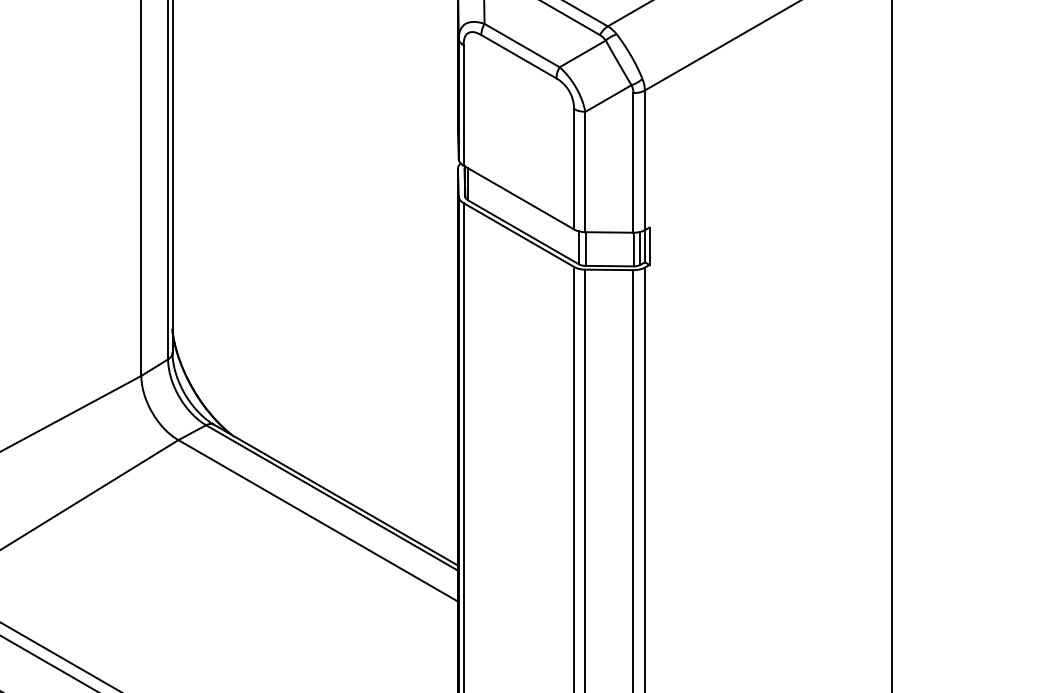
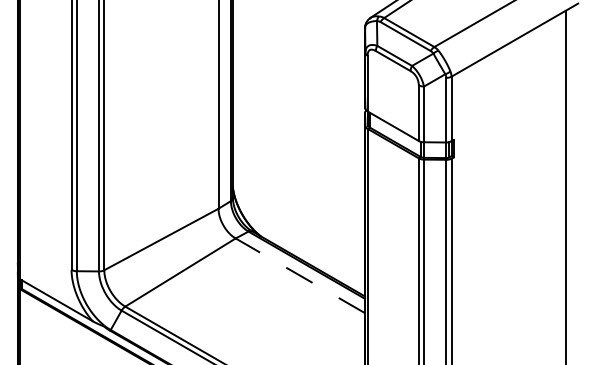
line: (318, 520) -> (300, 275), solid -> dashed

